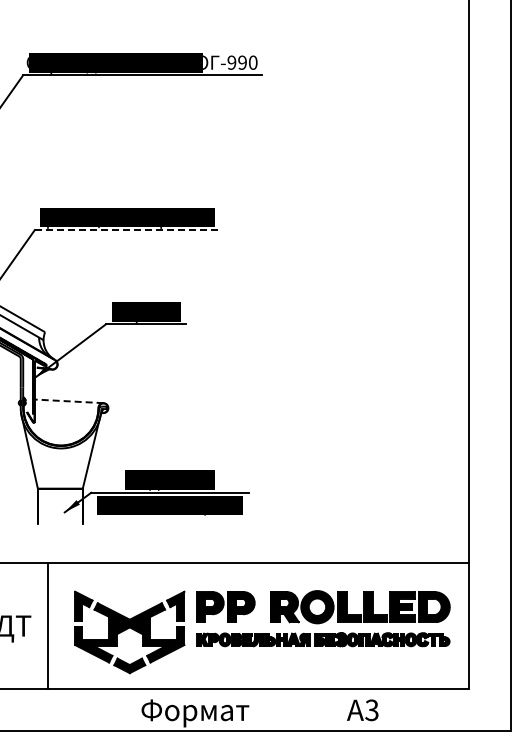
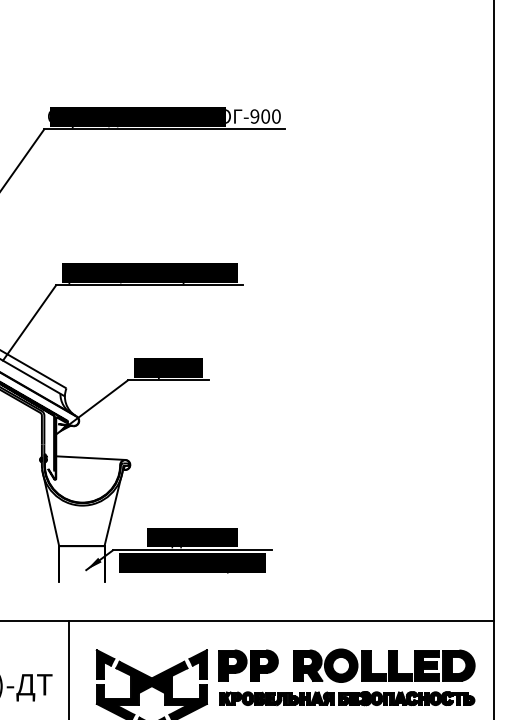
text: (242, 62) -> (265, 116), -990 -> -900
line: (127, 230) -> (149, 285), dashed -> solid
line: (68, 401) -> (90, 458), dashed -> solid

